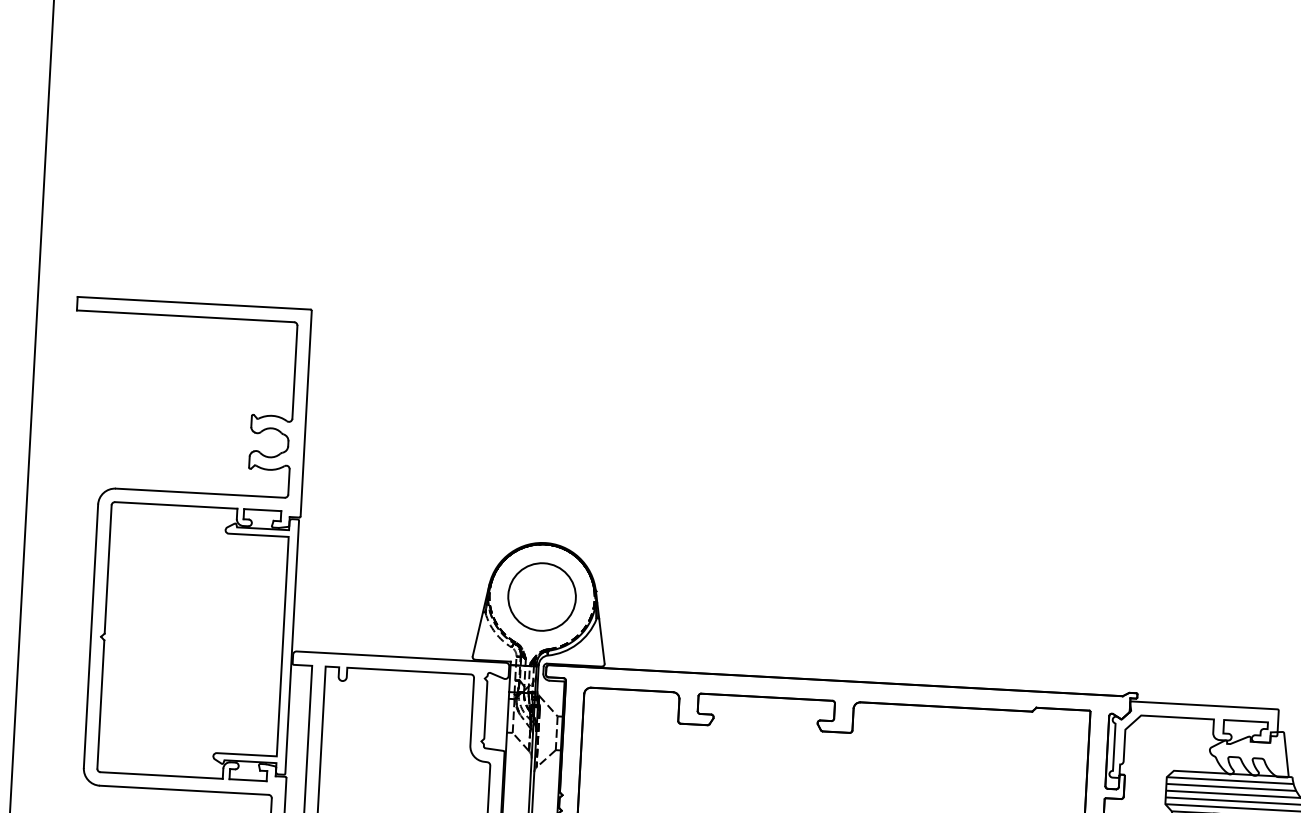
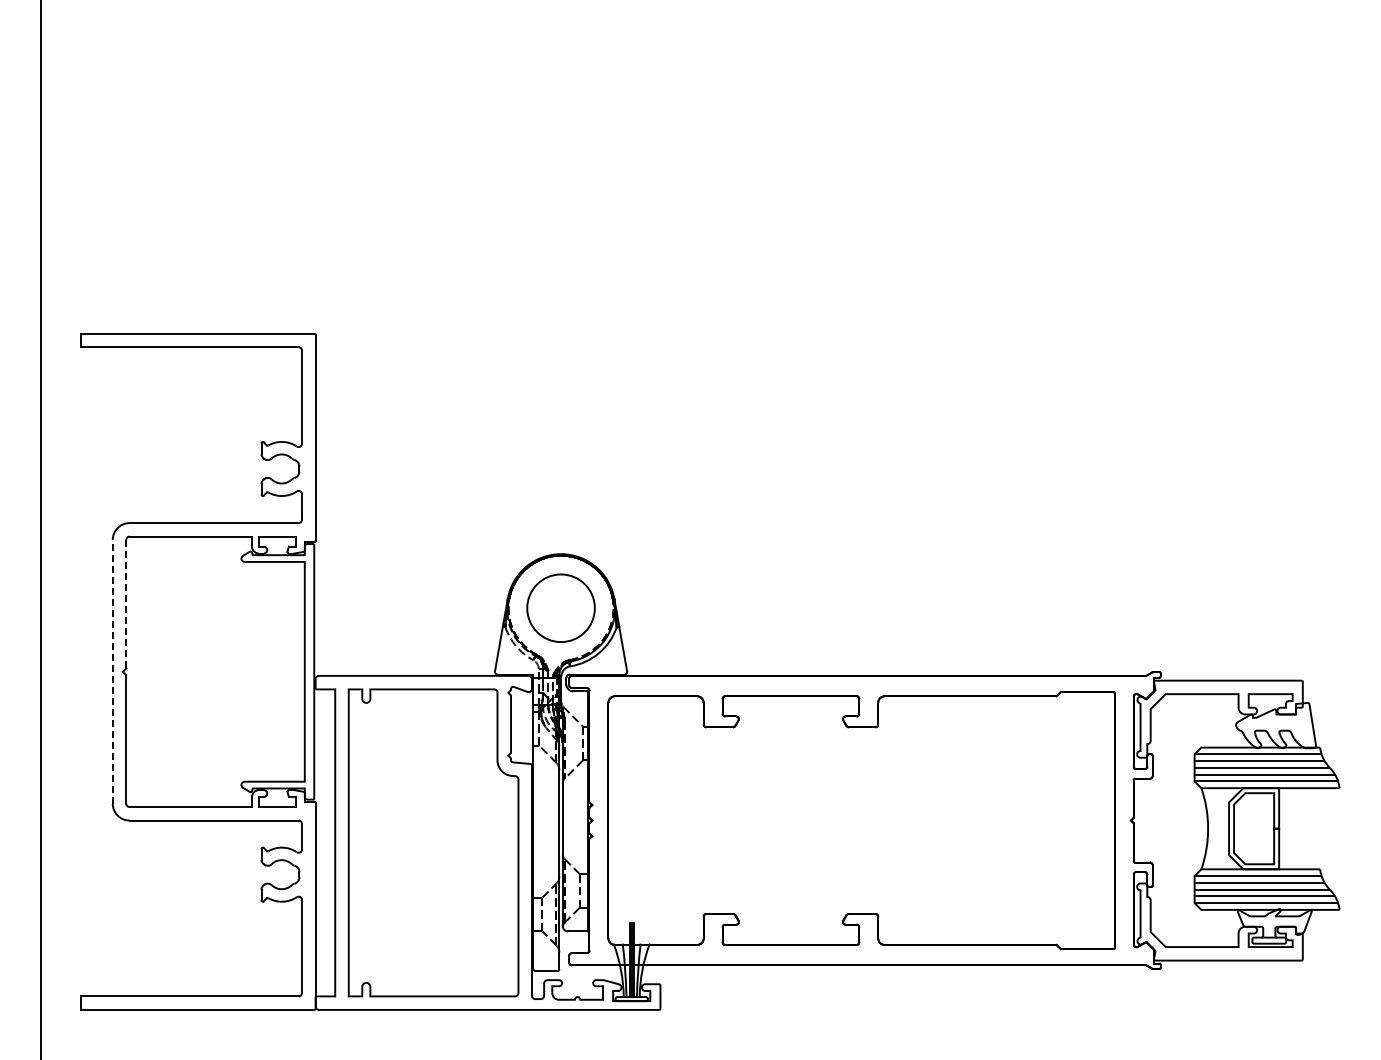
line: (108, 569) -> (126, 604), solid -> dashed
line: (90, 635) -> (112, 671), solid -> dashed

